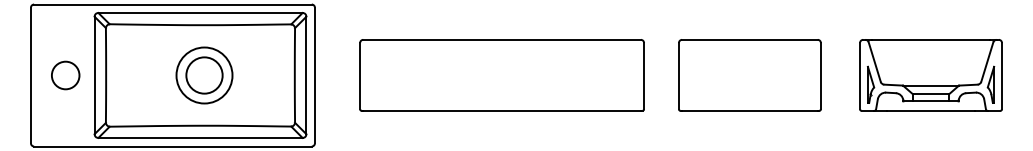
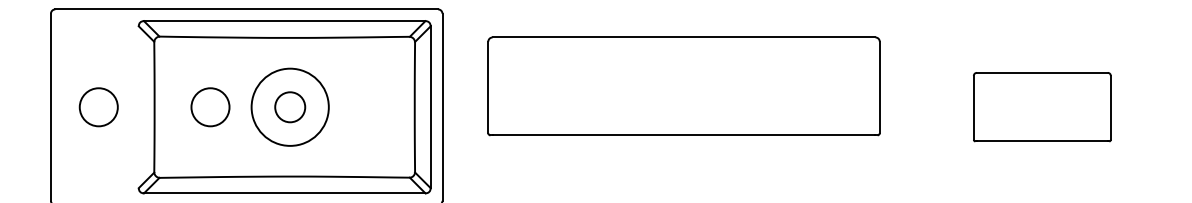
line: (94, 75) -> (138, 107), removed
circle: (146, 75) -> (210, 107), added
circle: (204, 75) -> (290, 107), size x0.6
part: (501, 75) -> (683, 86), moved
part: (749, 75) -> (1041, 107), size x0.7

